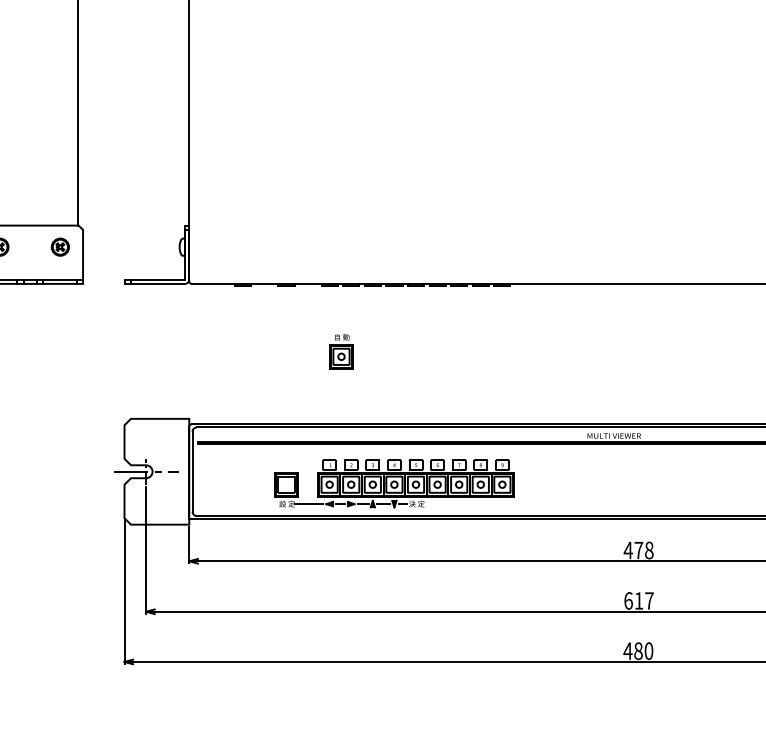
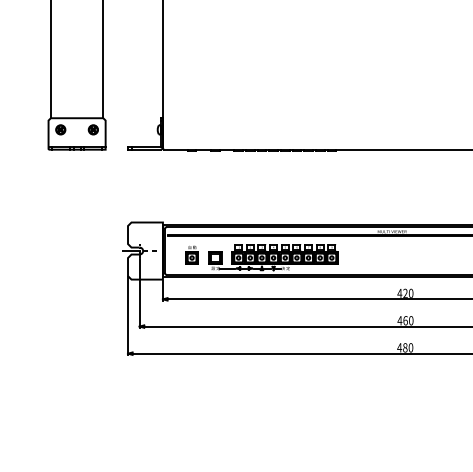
part: (340, 350) -> (191, 254), moved
text: (644, 548) -> (408, 292), 478 -> 420
text: (638, 600) -> (405, 320), 617 -> 460

